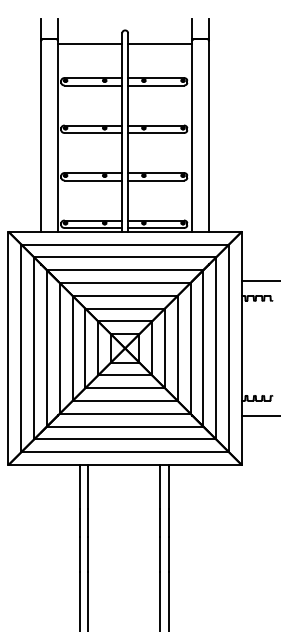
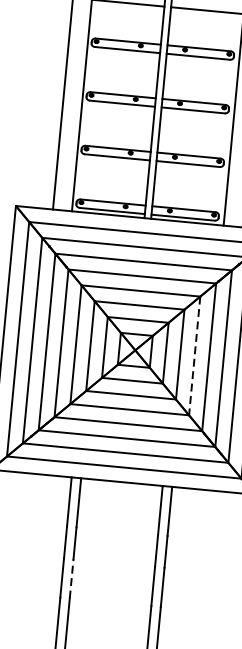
line: (177, 348) -> (194, 356), solid -> dashed
line: (88, 553) -> (72, 578), solid -> dashed

